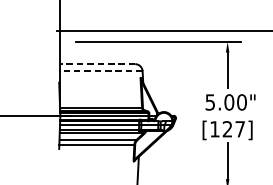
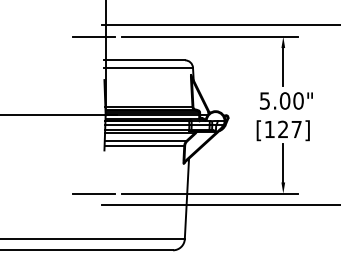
line: (48, 41) -> (93, 36), added
line: (96, 64) -> (144, 60), dashed -> solid
line: (100, 70) -> (148, 67), dashed -> solid

